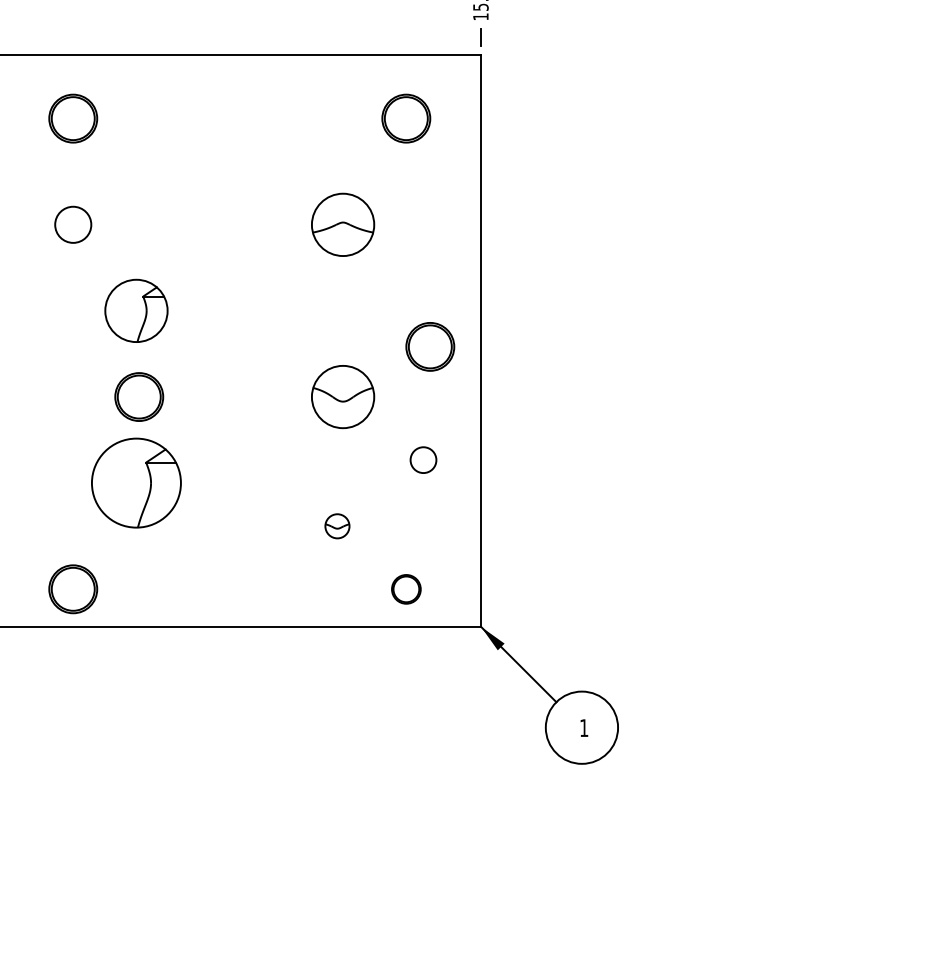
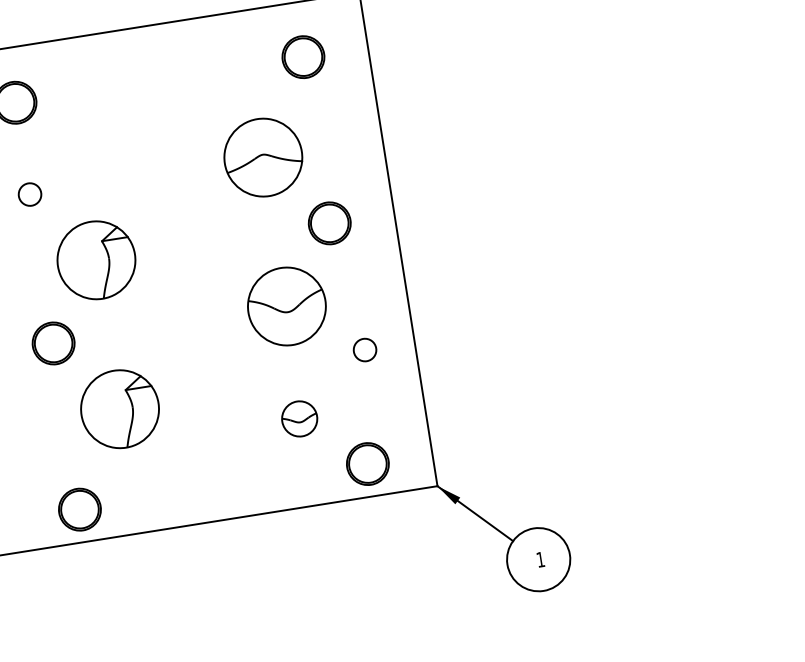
circle: (73, 224) -> (30, 194), size x0.71
part: (342, 224) -> (262, 157), size x1.43
part: (136, 310) -> (96, 259), size x1.43
part: (430, 346) -> (329, 223), moved
part: (139, 396) -> (53, 342), moved
part: (342, 396) -> (286, 306), size x1.43
part: (337, 526) -> (299, 419), size x1.67
part: (406, 589) -> (368, 464), size x1.67

